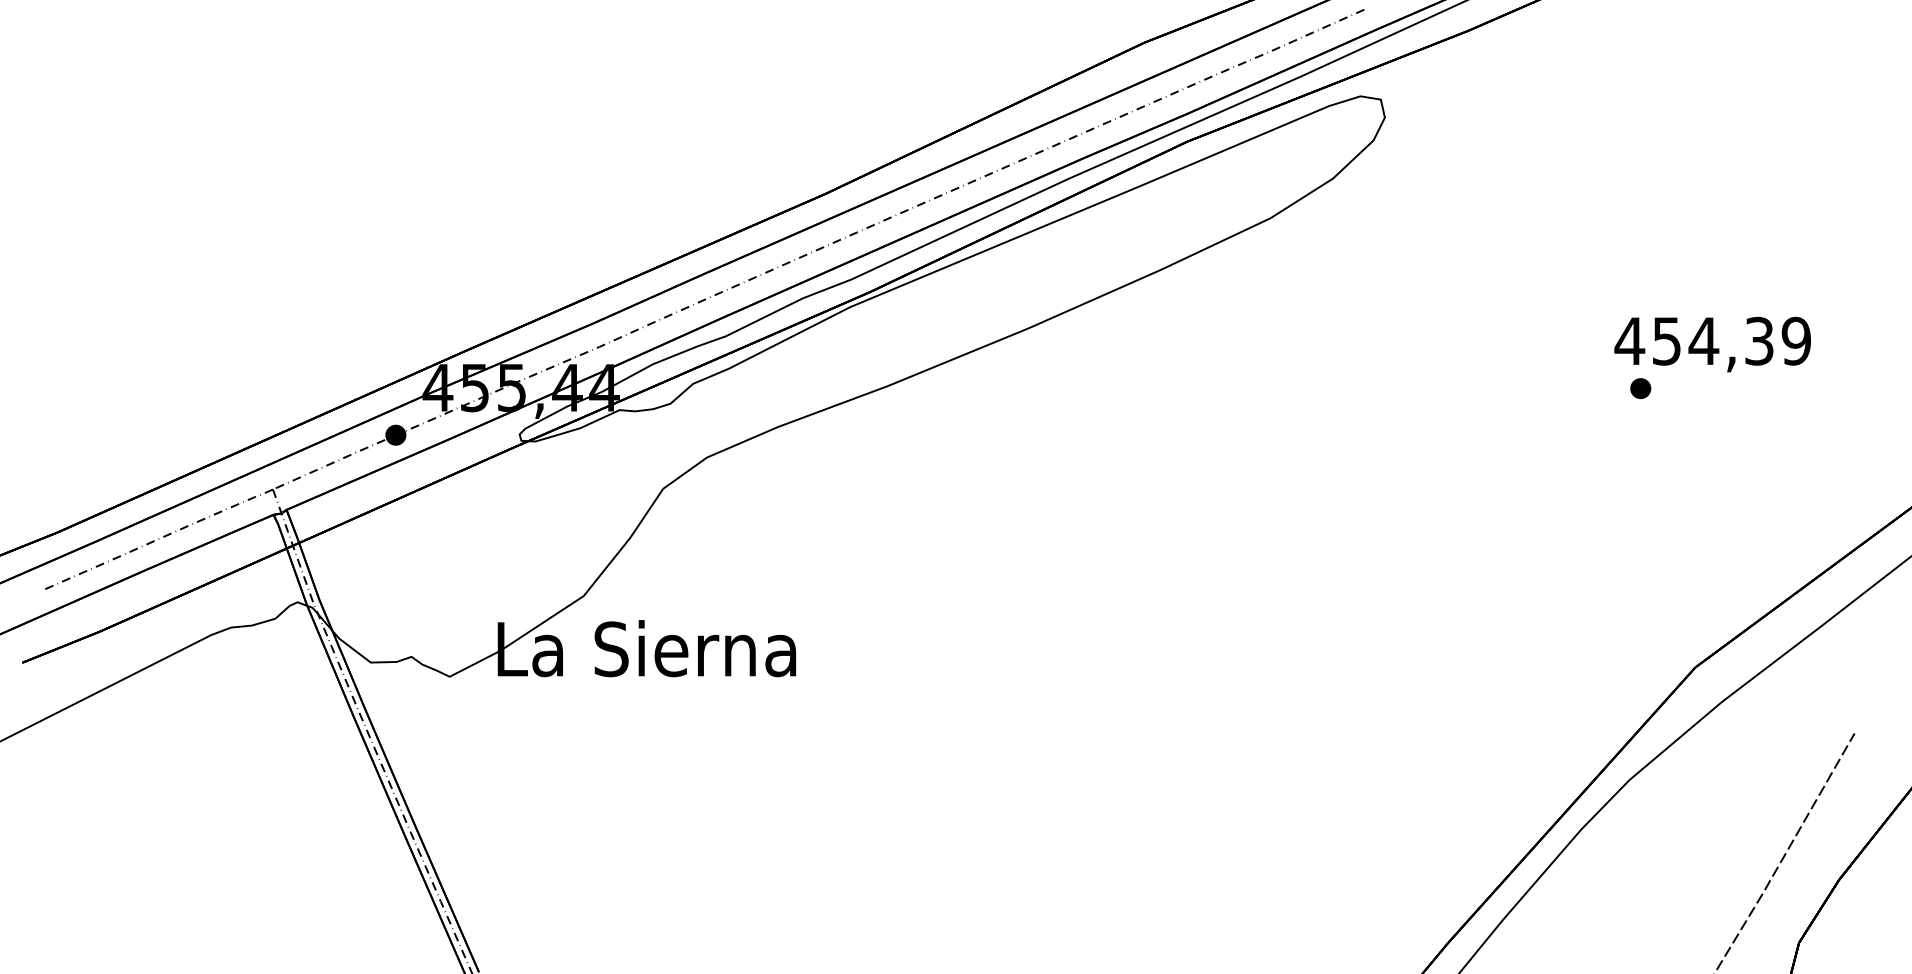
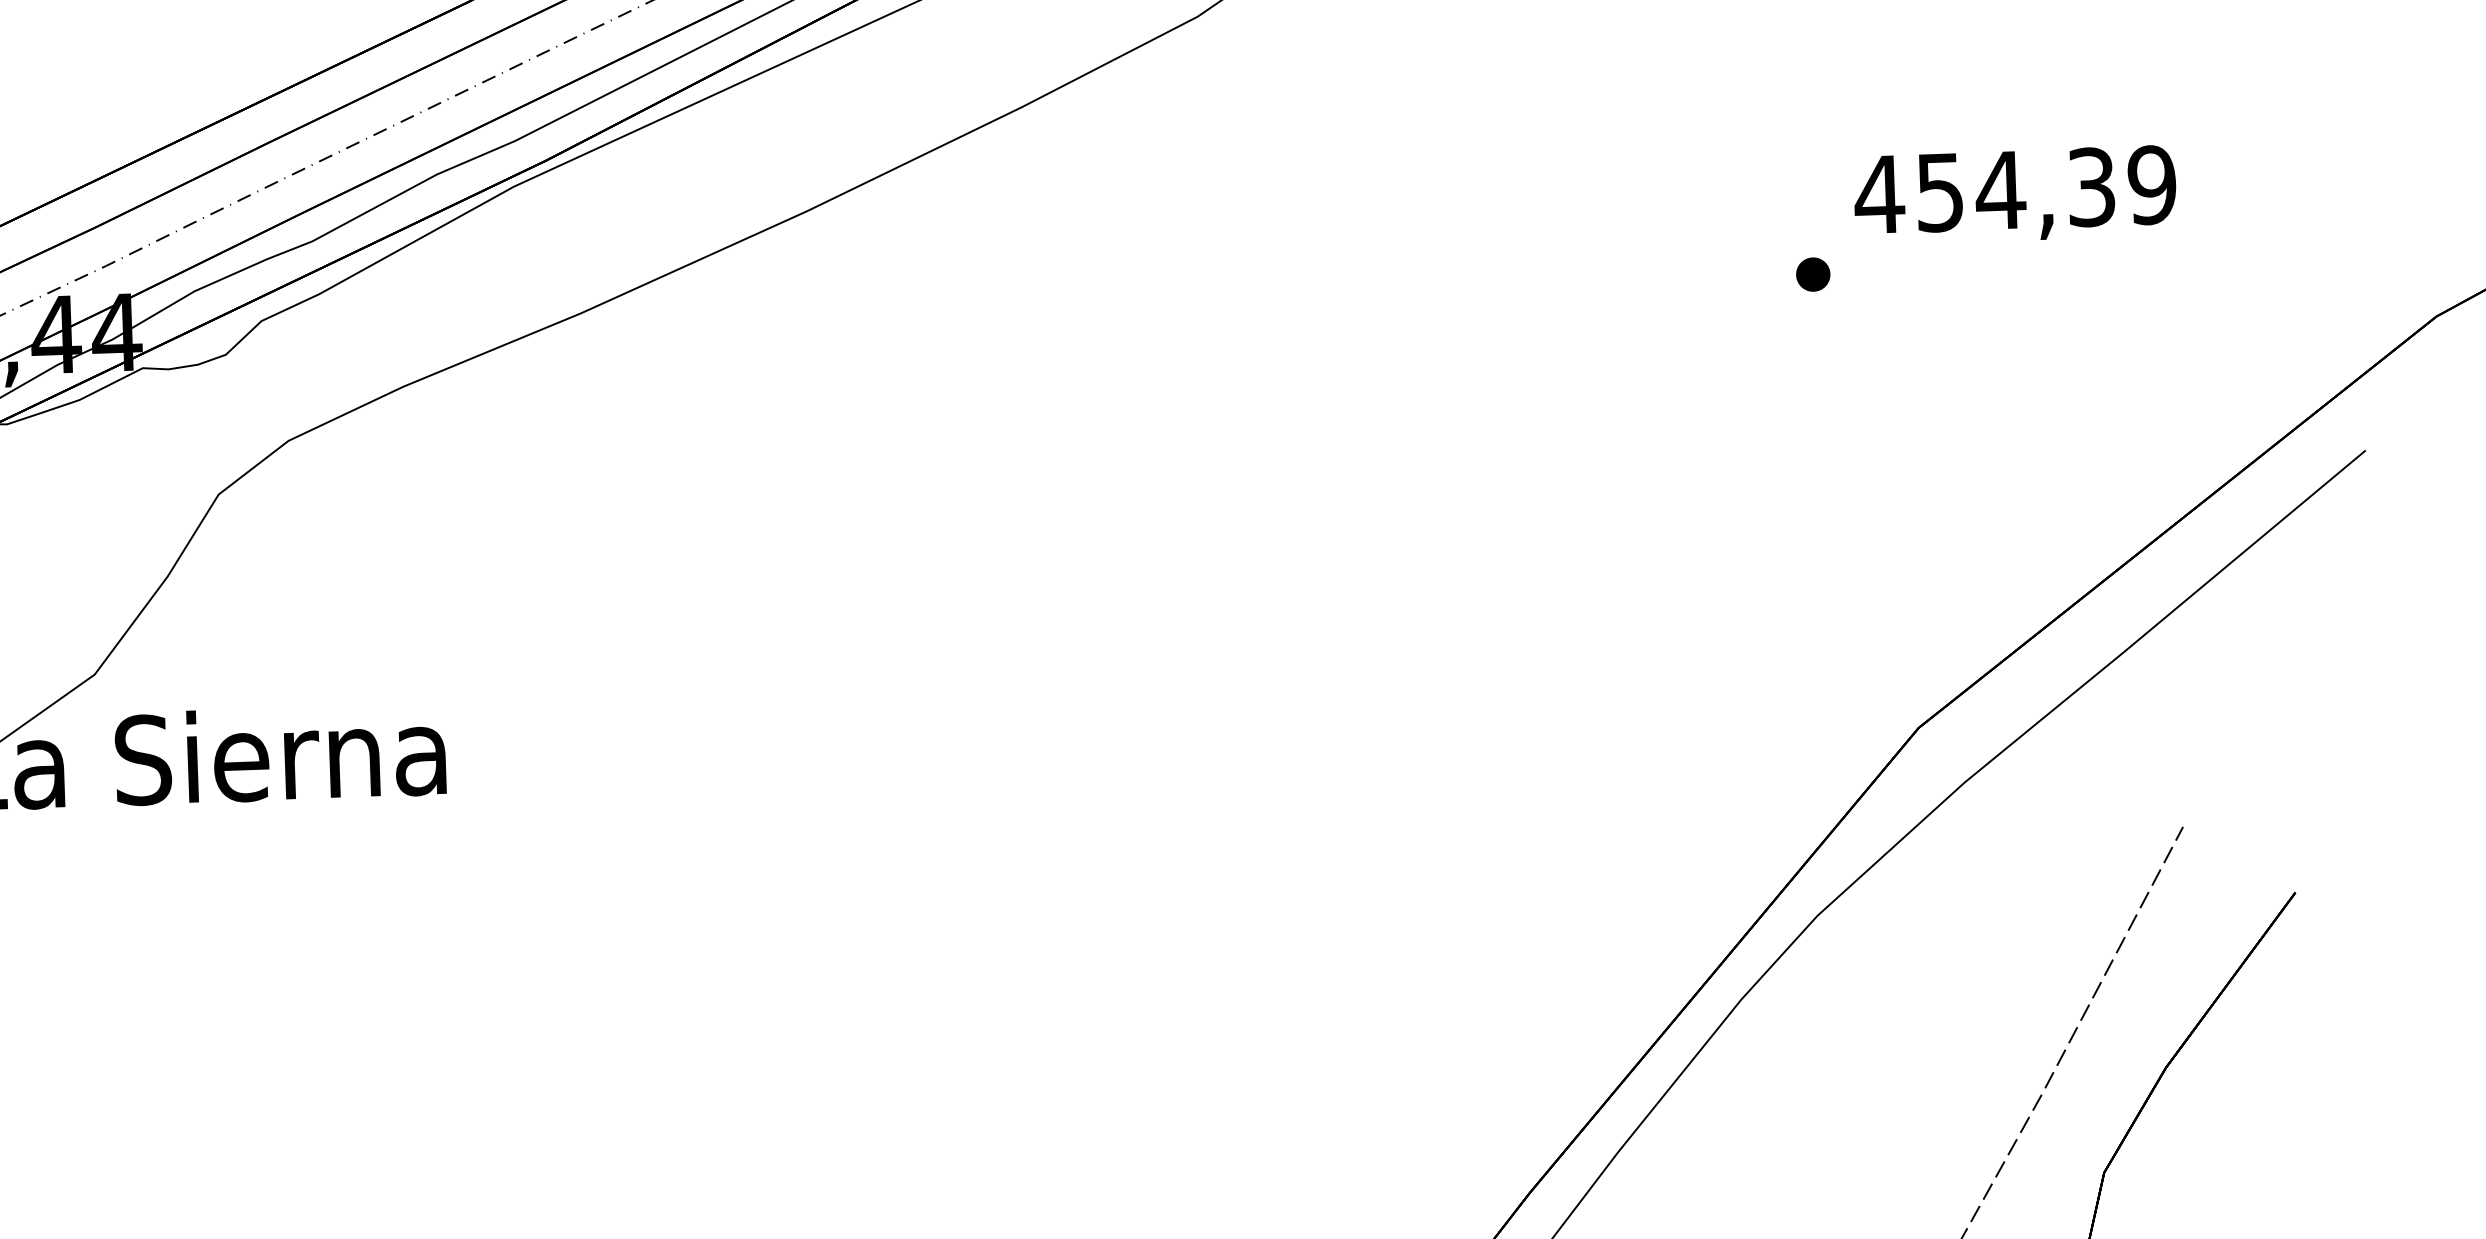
text: (1712, 344) -> (2014, 195), moved

